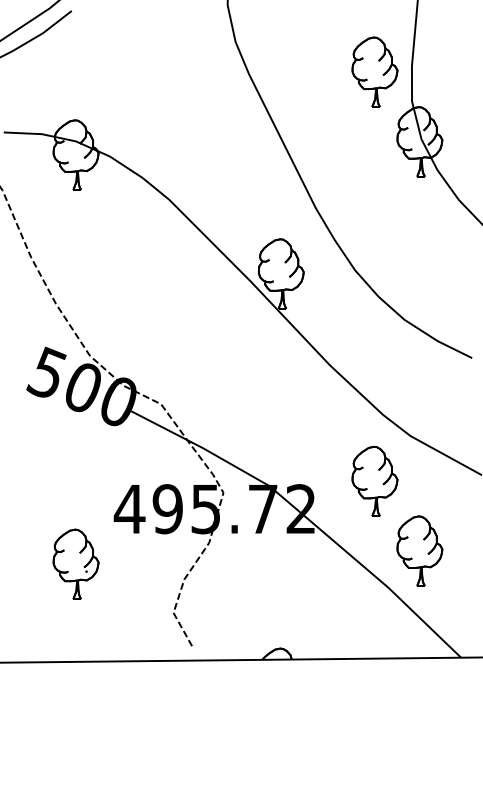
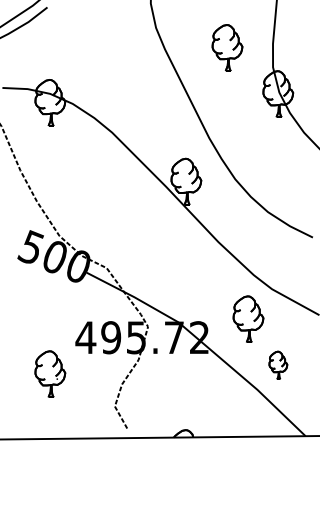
part: (374, 71) -> (227, 47), moved
part: (420, 551) -> (278, 365), size x0.6

